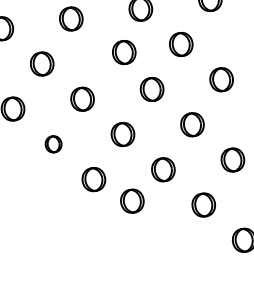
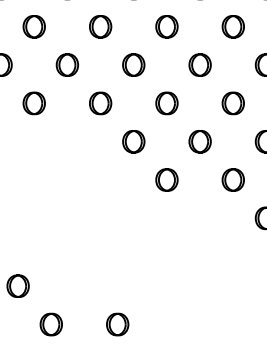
part: (123, 52) -> (166, 26), moved
part: (53, 144) -> (100, 103), size x1.43
part: (131, 200) -> (166, 179), moved

